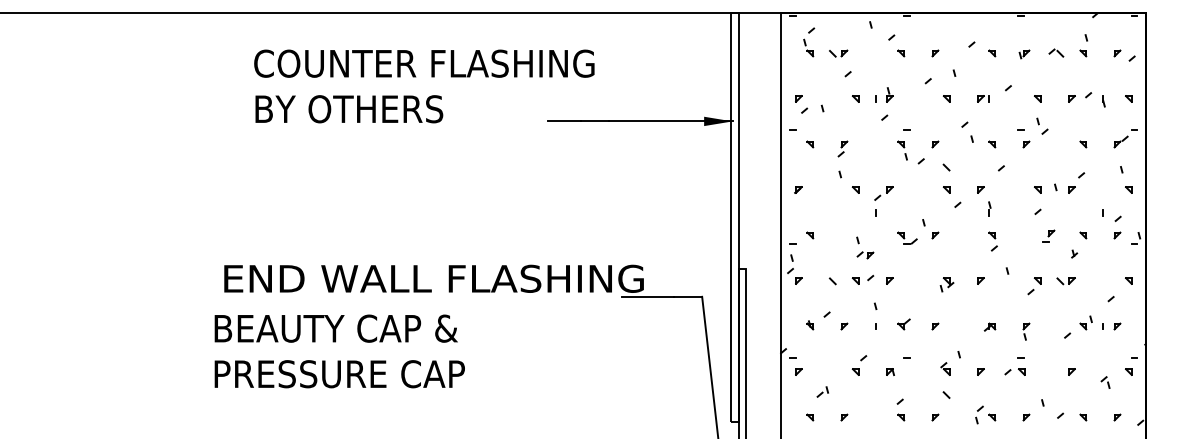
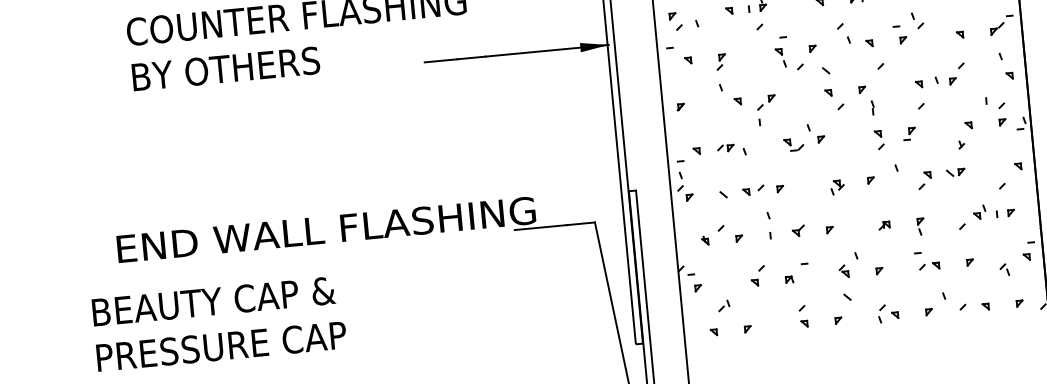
part: (1048, 235) -> (909, 133), moved
part: (865, 255) -> (725, 148), moved
text: (339, 351) -> (219, 323), moved
part: (1014, 371) -> (928, 265), moved

